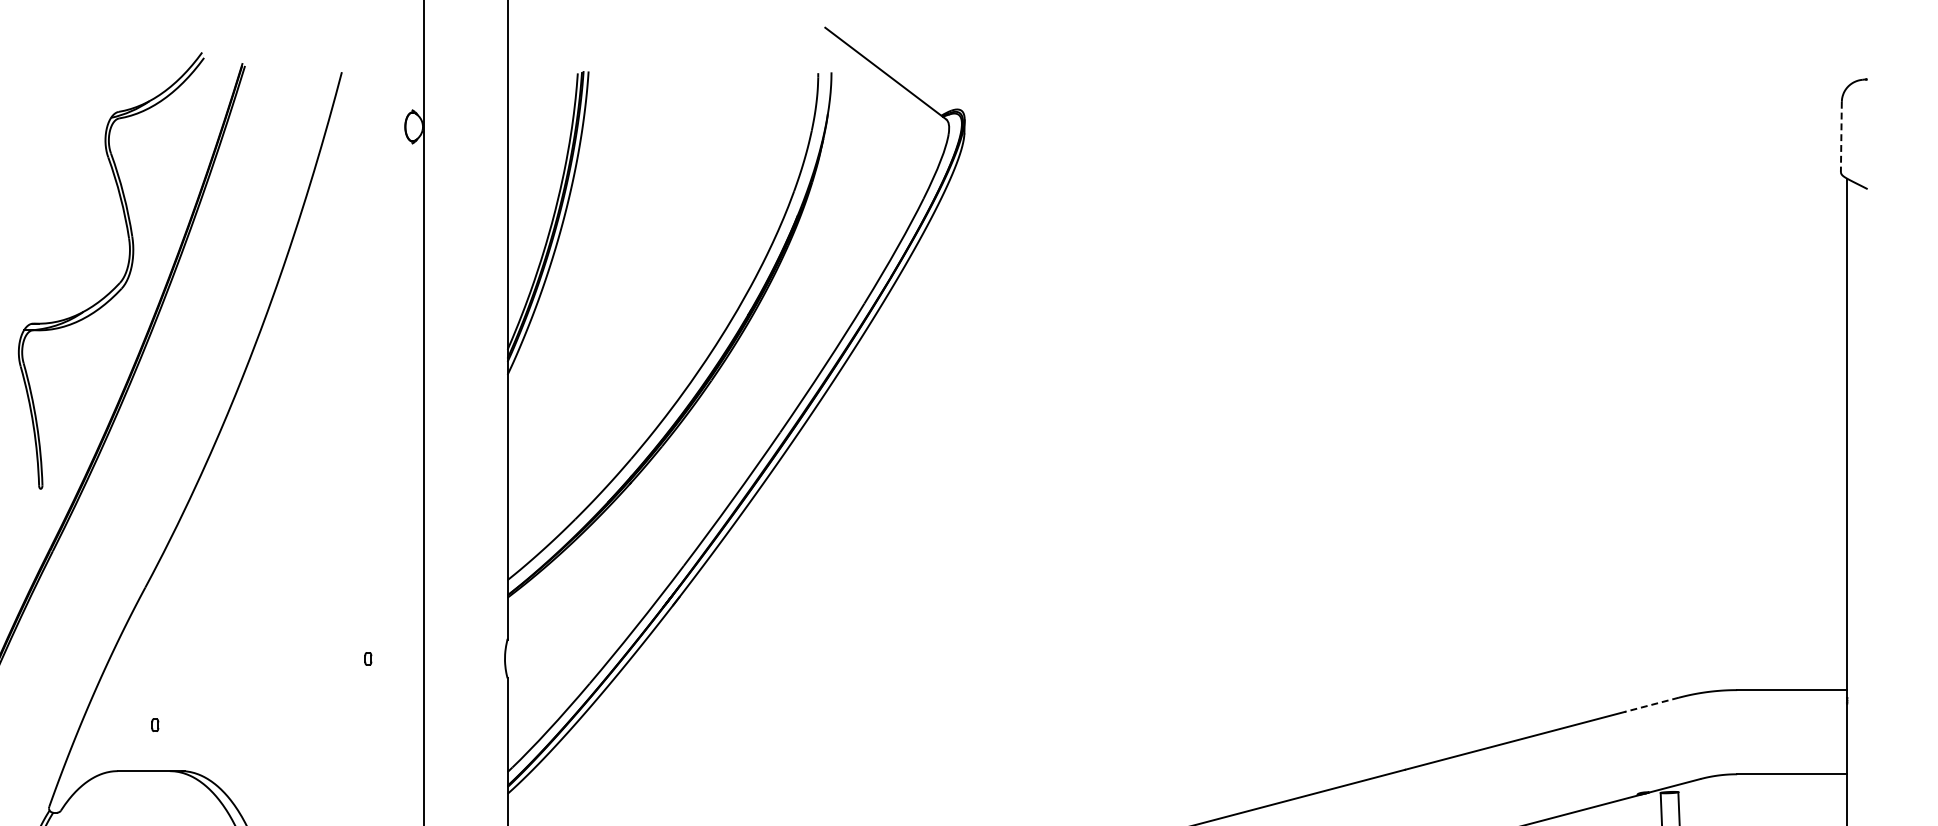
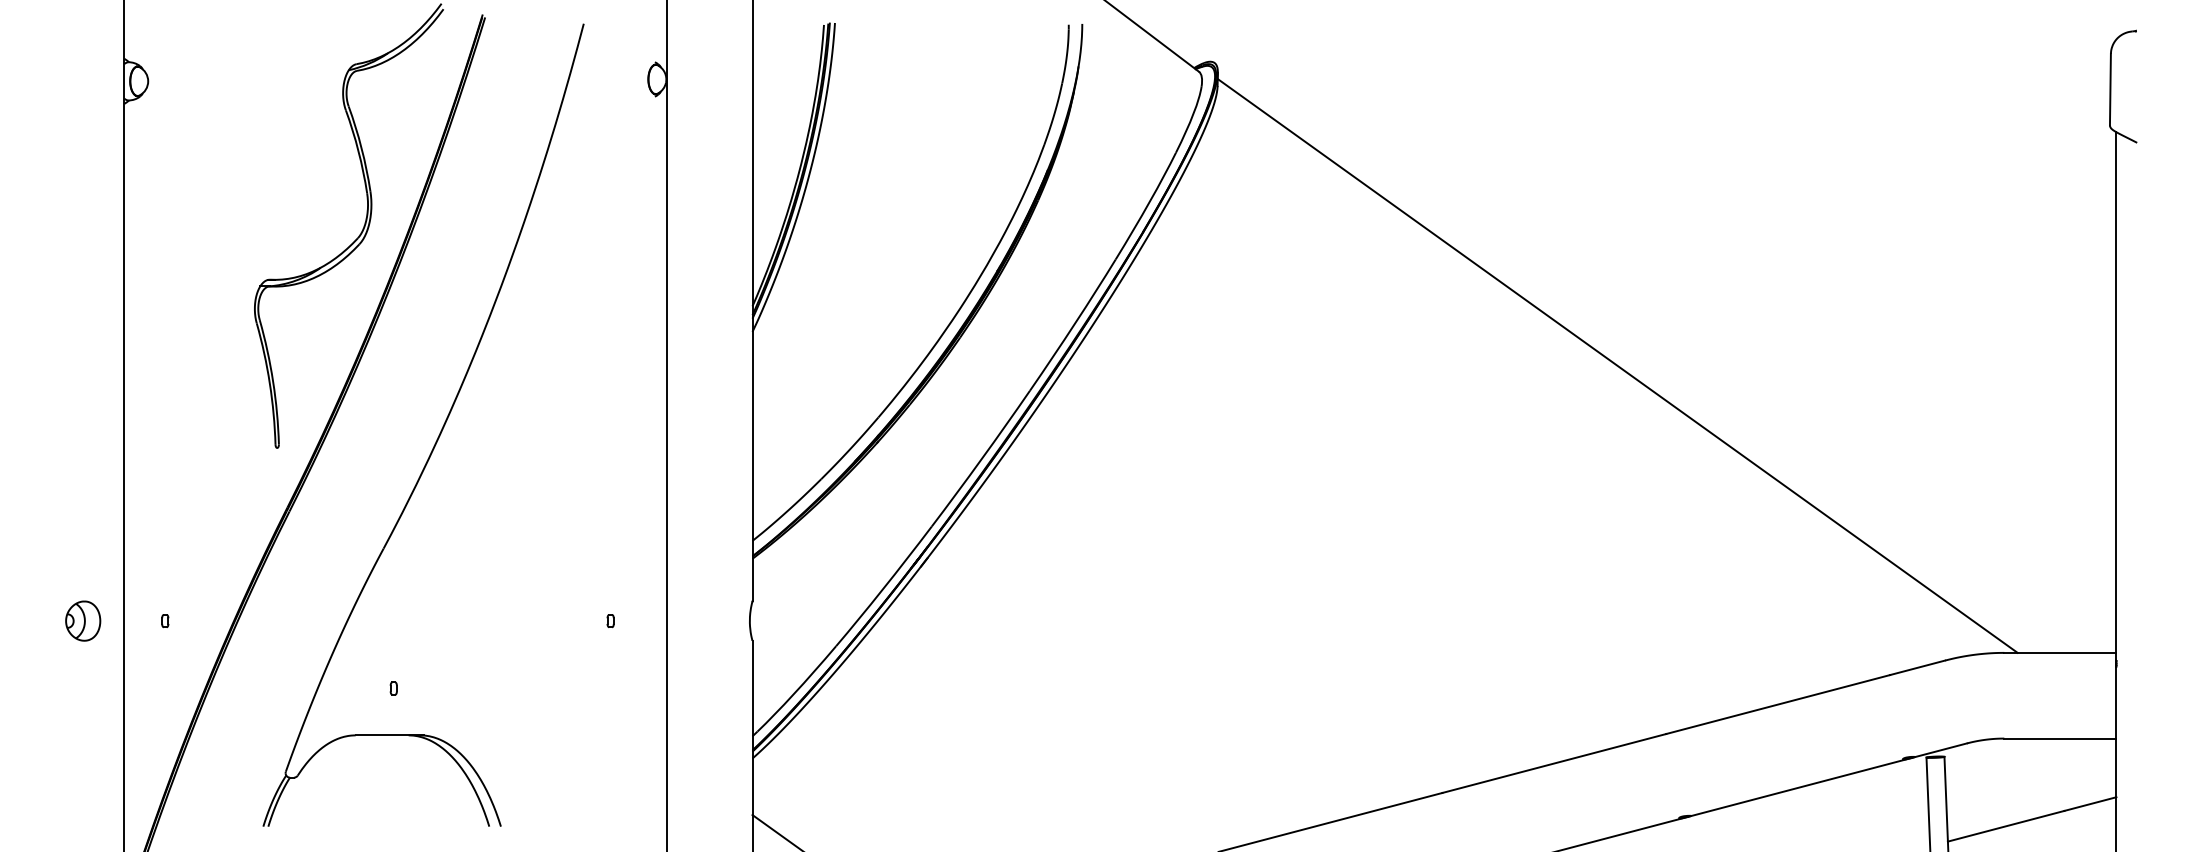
line: (1841, 136) -> (2110, 89), dashed -> solid
line: (1357, 407) -> (1617, 365), added
line: (1651, 704) -> (1917, 667), dashed -> solid

